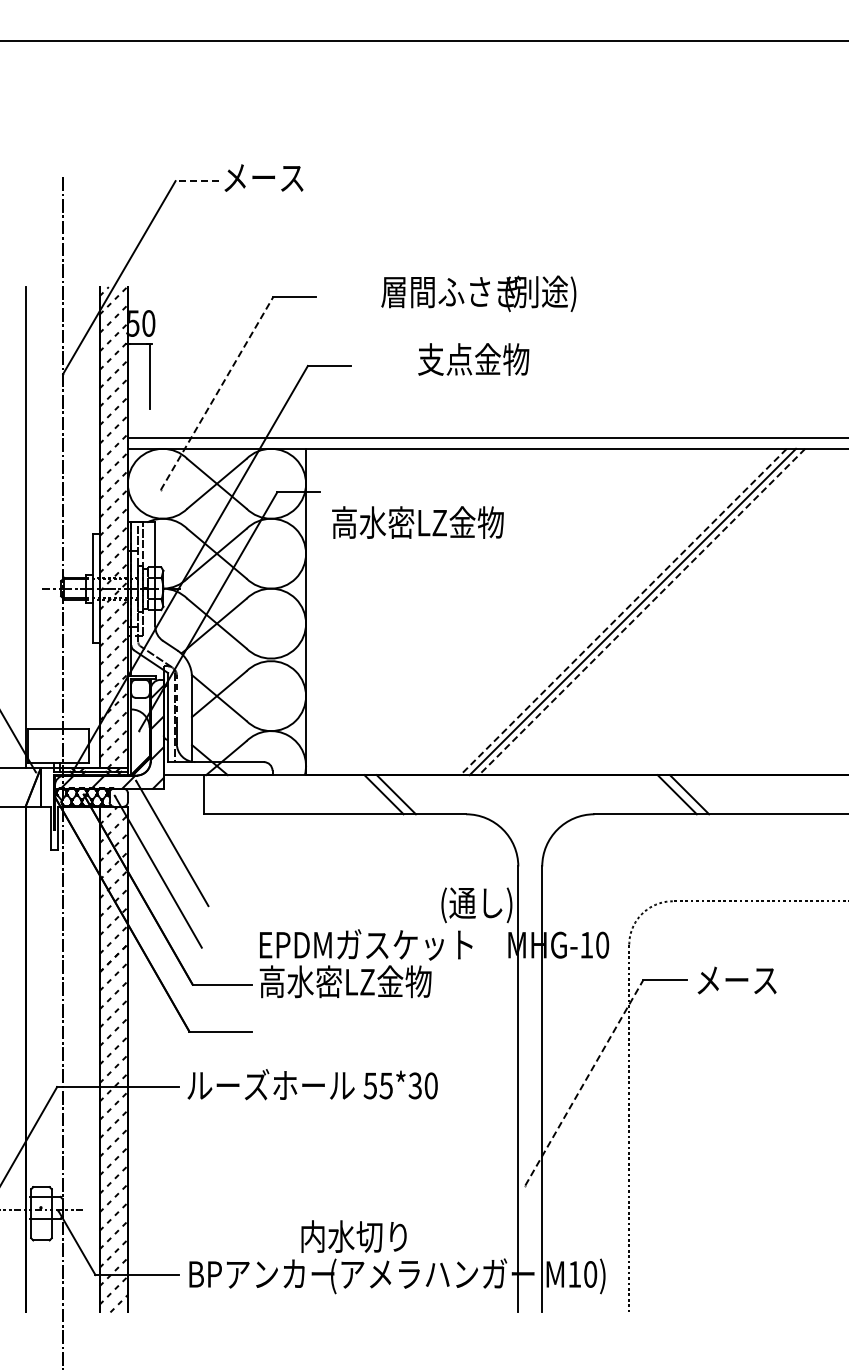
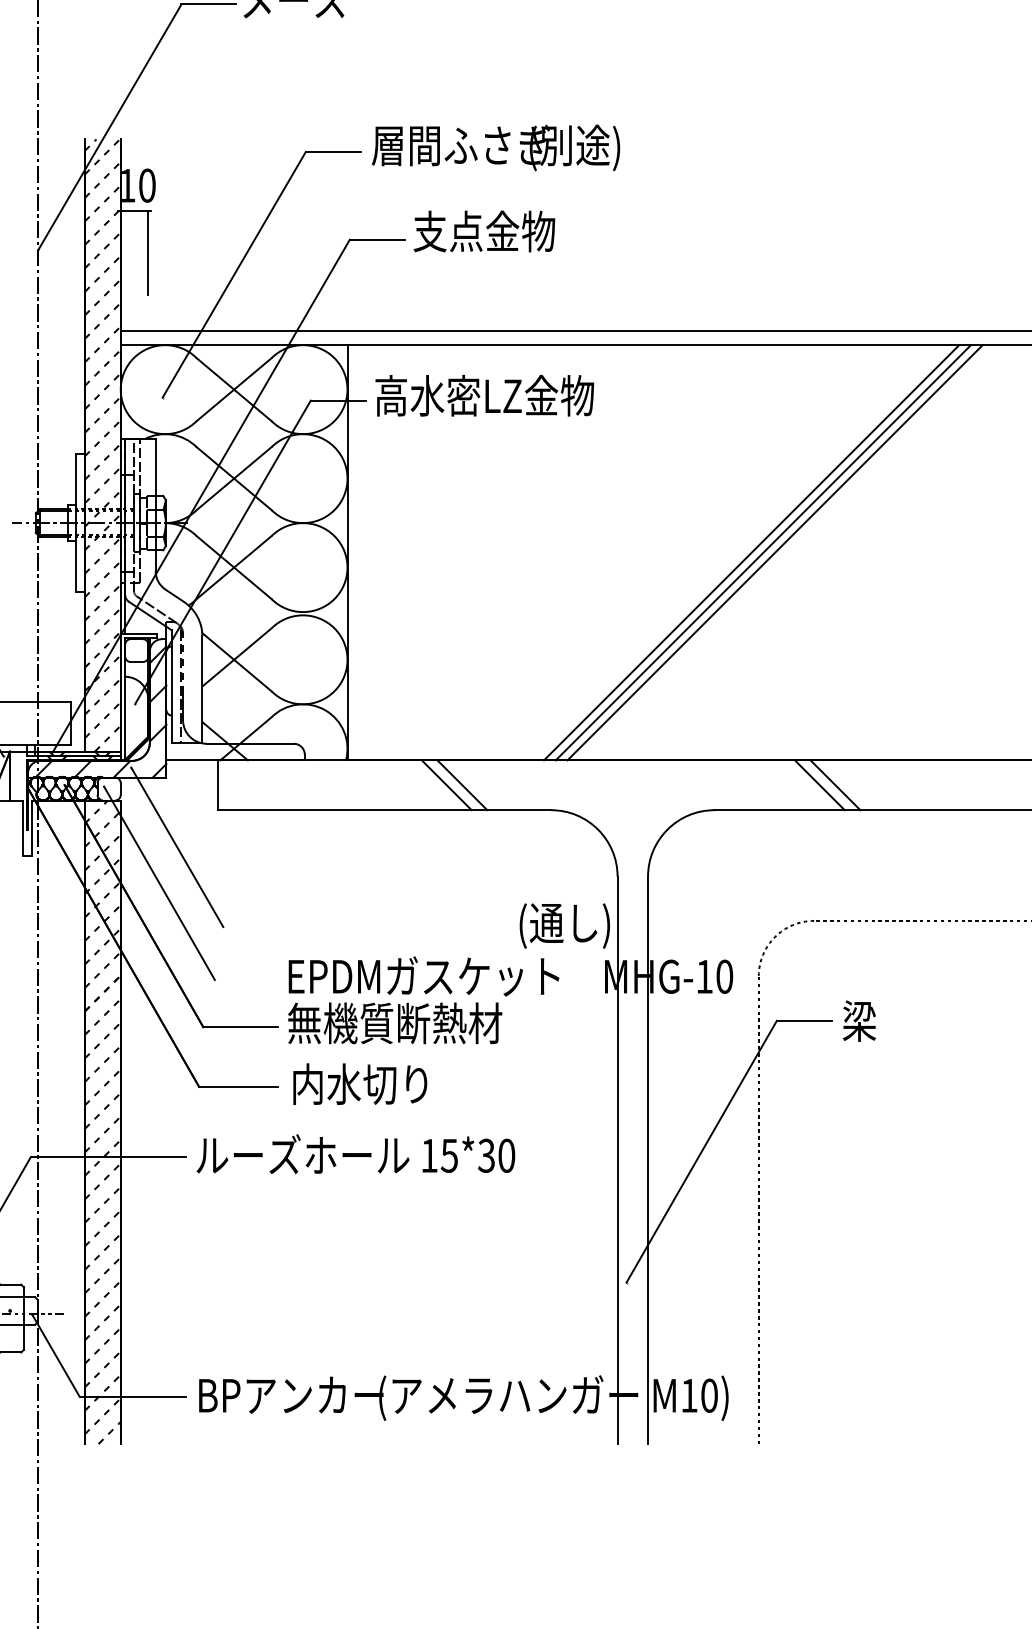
line: (197, 181) -> (209, 4), dashed -> solid
text: (478, 293) -> (495, 147), moved
text: (132, 323) -> (126, 185), 50 -> 10
text: (473, 359) -> (484, 231), moved
line: (217, 393) -> (234, 274), dashed -> solid
text: (417, 522) -> (484, 395), moved
line: (623, 611) -> (751, 552), dashed -> solid
line: (642, 611) -> (775, 552), dashed -> solid
text: (735, 979) -> (893, 1020), メース -> 梁
text: (345, 981) -> (397, 1022), 高水密LZ金物 -> 無機質断熱材
line: (584, 1082) -> (701, 1151), dashed -> solid
text: (369, 1085) -> (428, 1155), 55*30 -> 15*30
text: (353, 1236) -> (359, 1084), moved

